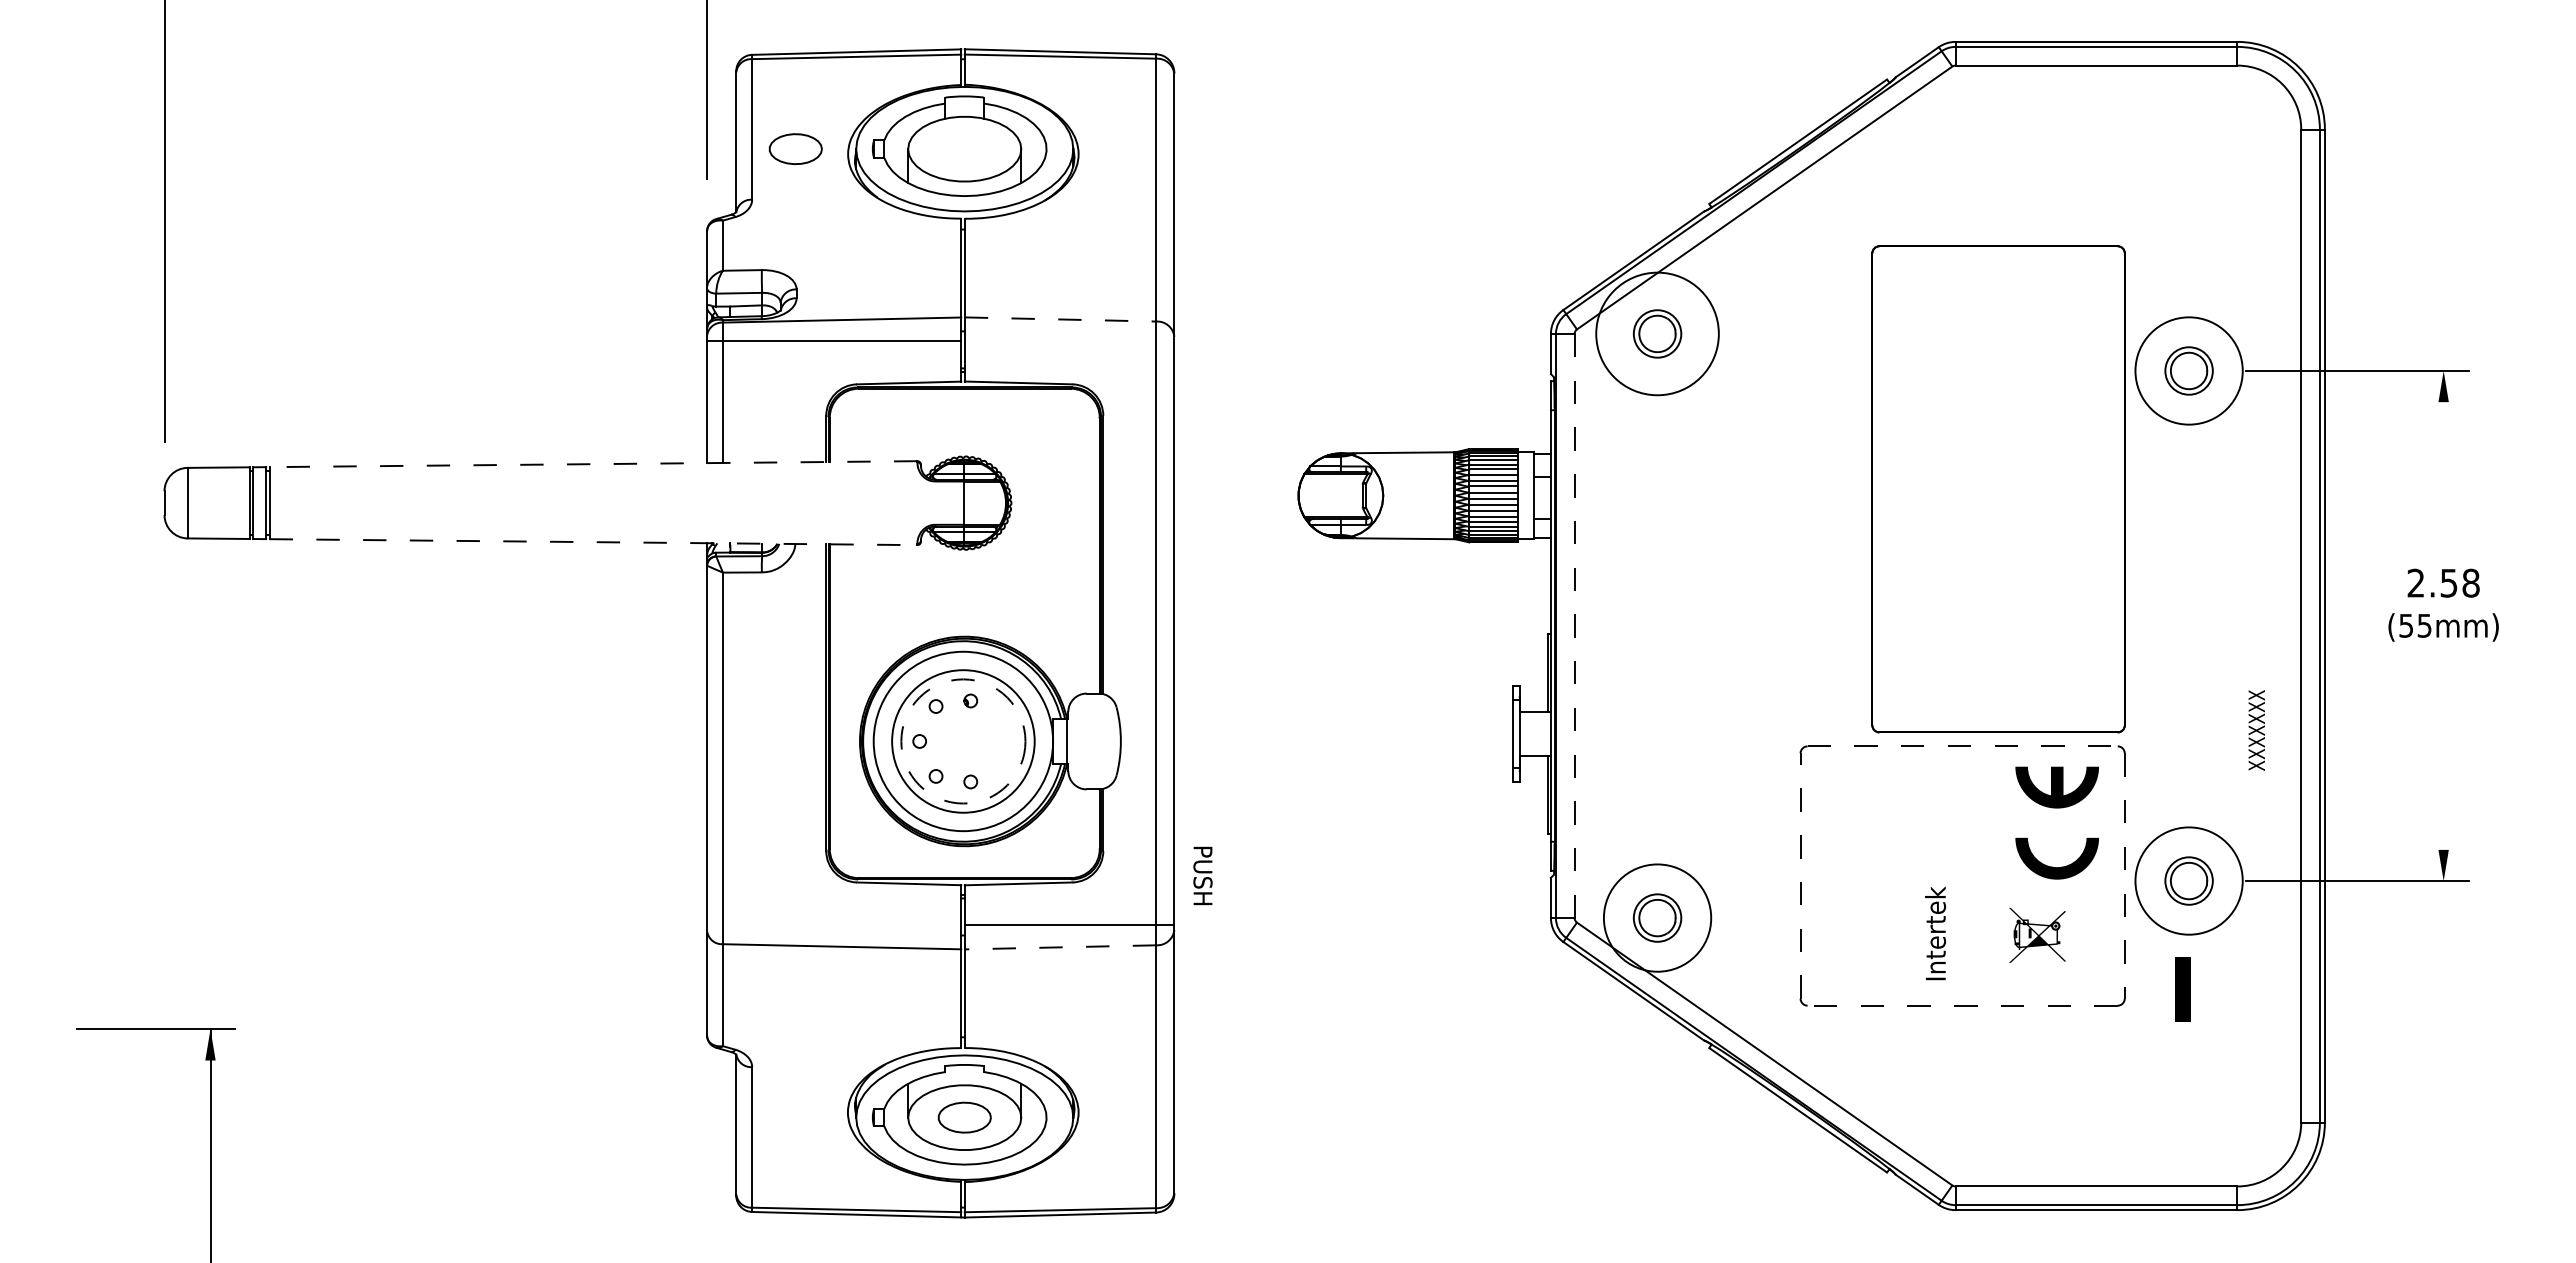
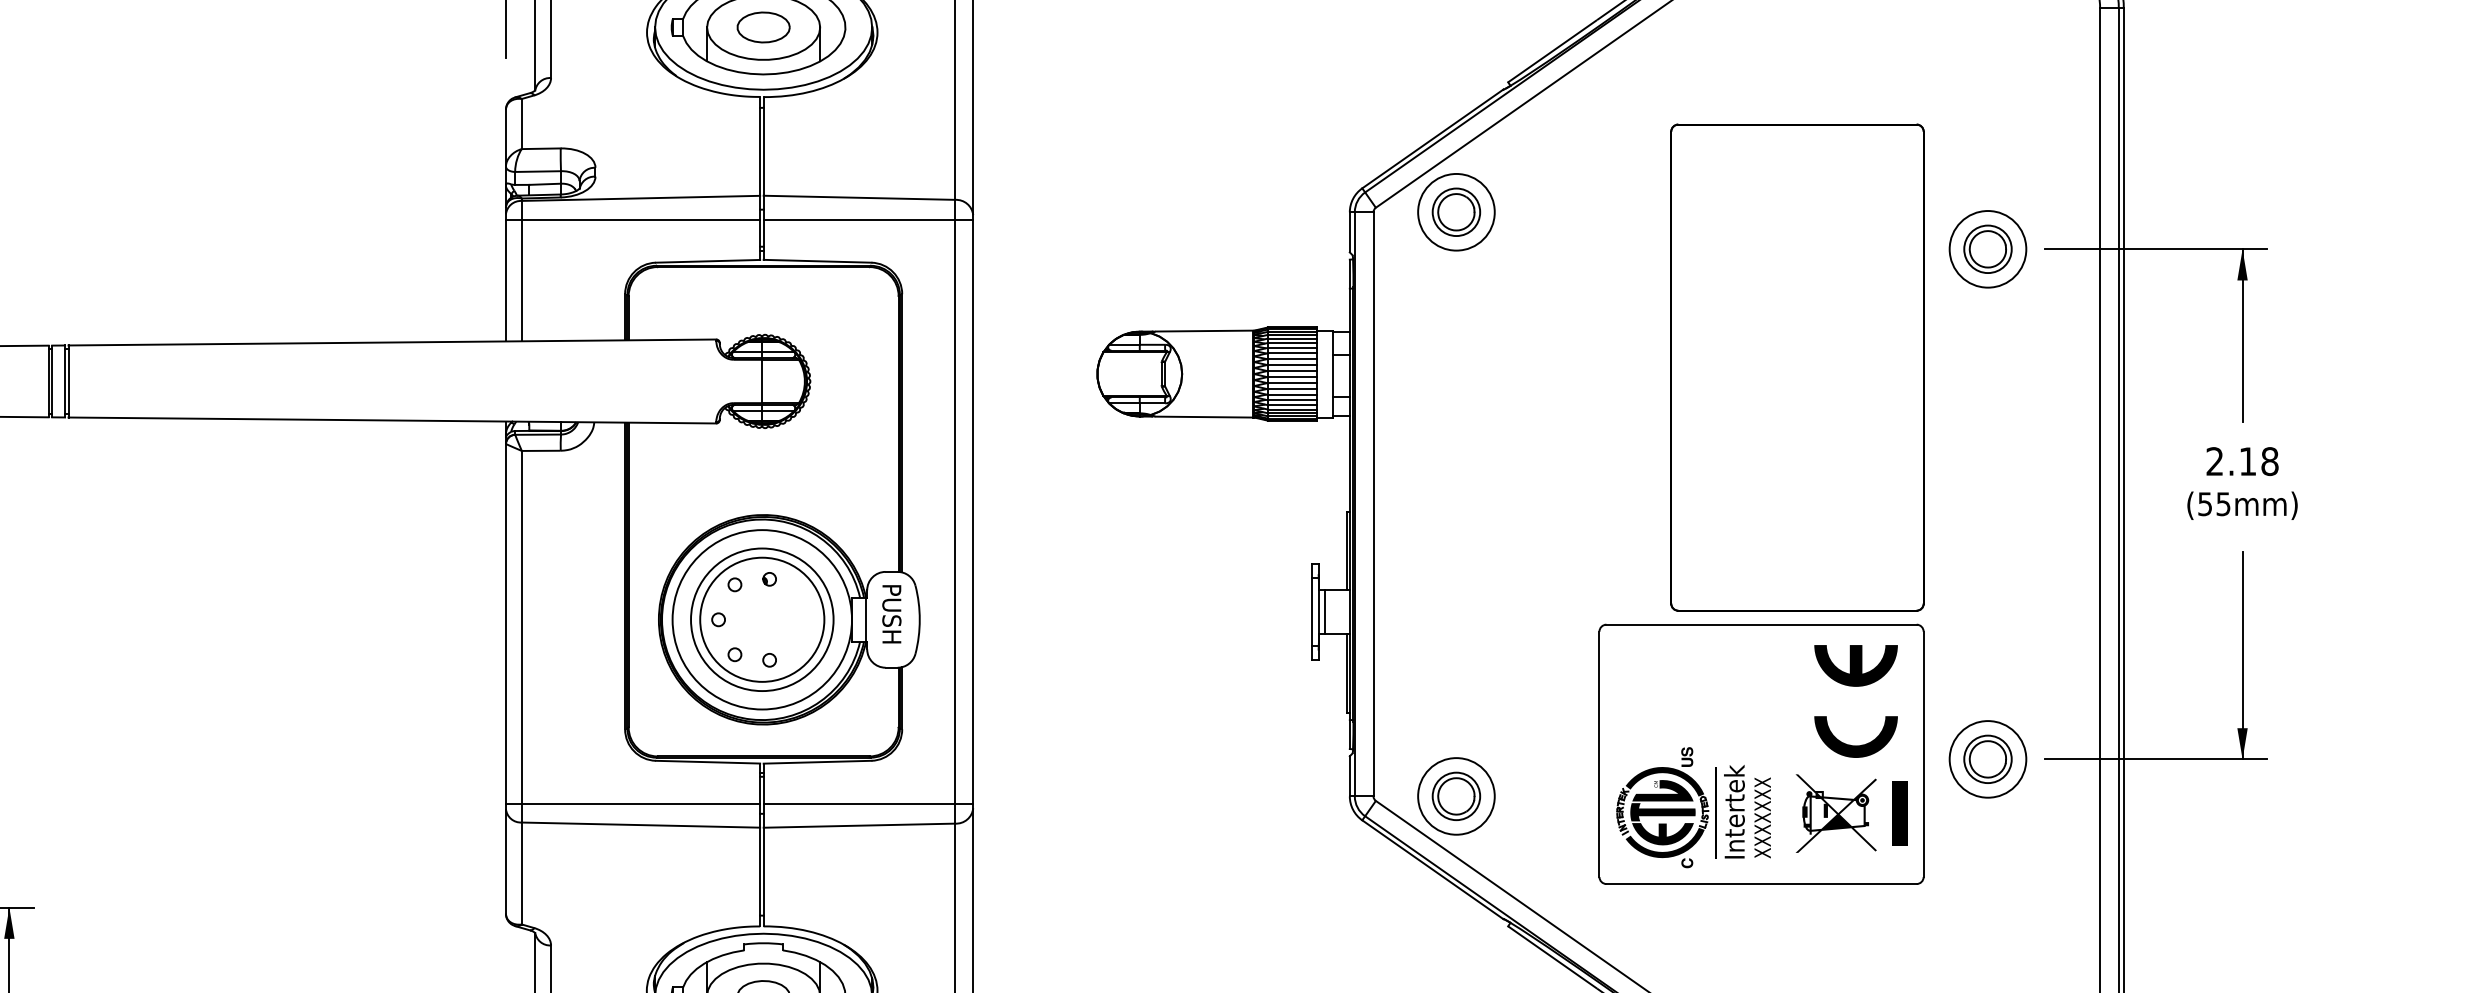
part: (795, 148) -> (763, 26), moved
line: (1060, 319) -> (859, 197), dashed -> solid
circle: (1657, 333) -> (1456, 211), size x0.62
line: (1069, 341) -> (868, 219), added
circle: (2188, 370) -> (1987, 248), size x0.71
line: (2443, 457) -> (2242, 335), added
line: (593, 464) -> (392, 342), dashed -> solid
line: (593, 542) -> (392, 420), dashed -> solid
text: (2448, 583) -> (2247, 461), 2.58 -> 2.18
line: (1574, 626) -> (1373, 504), dashed -> solid
text: (2256, 730) -> (1762, 817), moved
line: (1526, 734) -> (1325, 612), added
circle: (963, 741) -> (762, 619), dashed -> solid
line: (1963, 746) -> (1762, 624), dashed -> solid
line: (2443, 777) -> (2242, 655), added
text: (1202, 875) -> (891, 613), moved
line: (1800, 876) -> (1599, 754), dashed -> solid
line: (2124, 876) -> (1923, 754), dashed -> solid
circle: (2188, 880) -> (1987, 758), size x0.71
circle: (1657, 917) -> (1456, 795), size x0.71
line: (834, 925) -> (633, 803), added
part: (1867, 928) -> (1666, 806), added
part: (2037, 935) -> (1836, 813), size x1.43
line: (1060, 947) -> (859, 825), dashed -> solid
part: (2182, 989) -> (1899, 813), moved
line: (1962, 1005) -> (1761, 883), dashed -> solid

